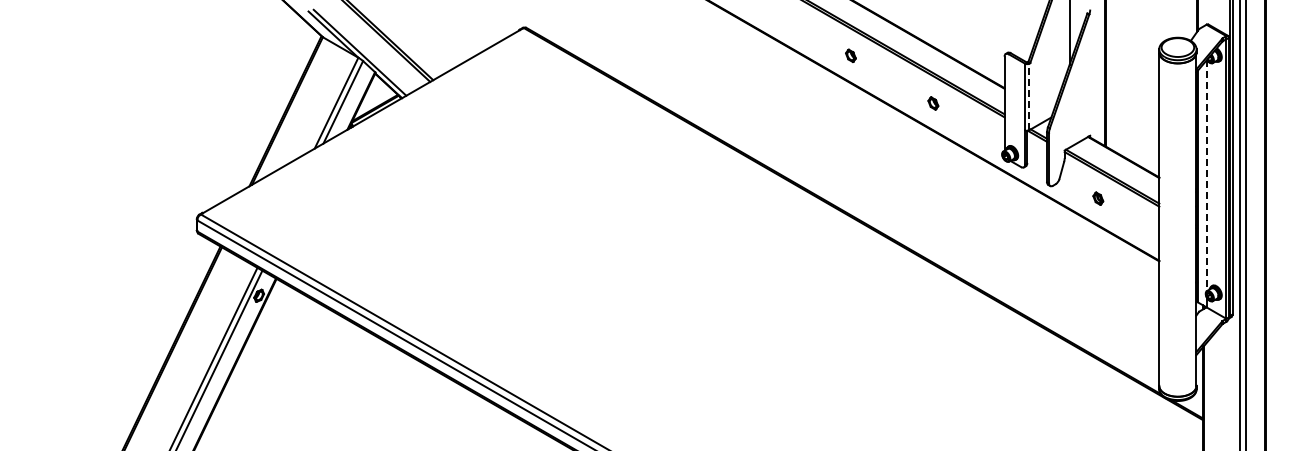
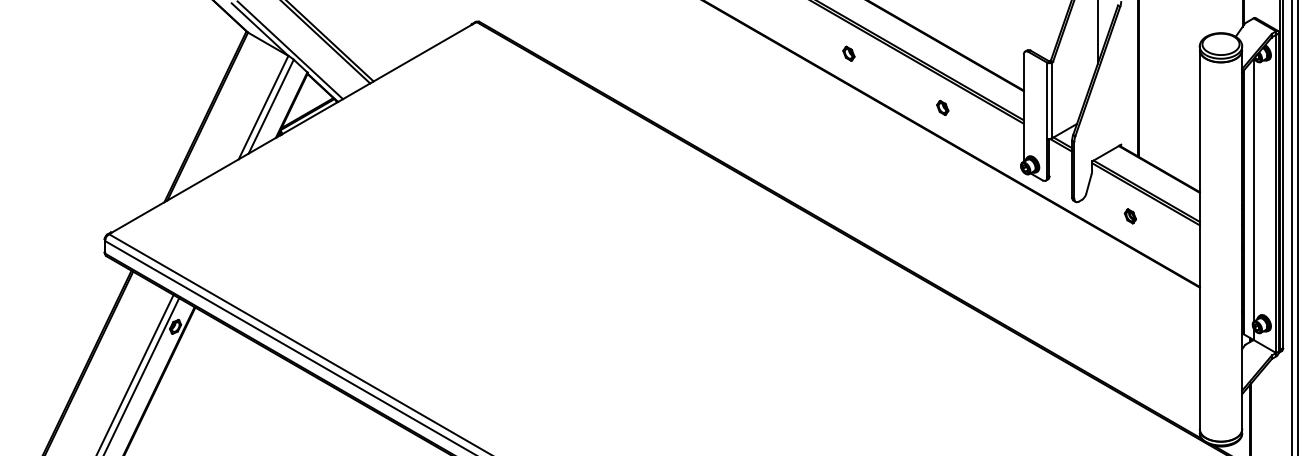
line: (1029, 96) -> (1052, 100), dashed -> solid
line: (1206, 176) -> (1253, 191), dashed -> solid

